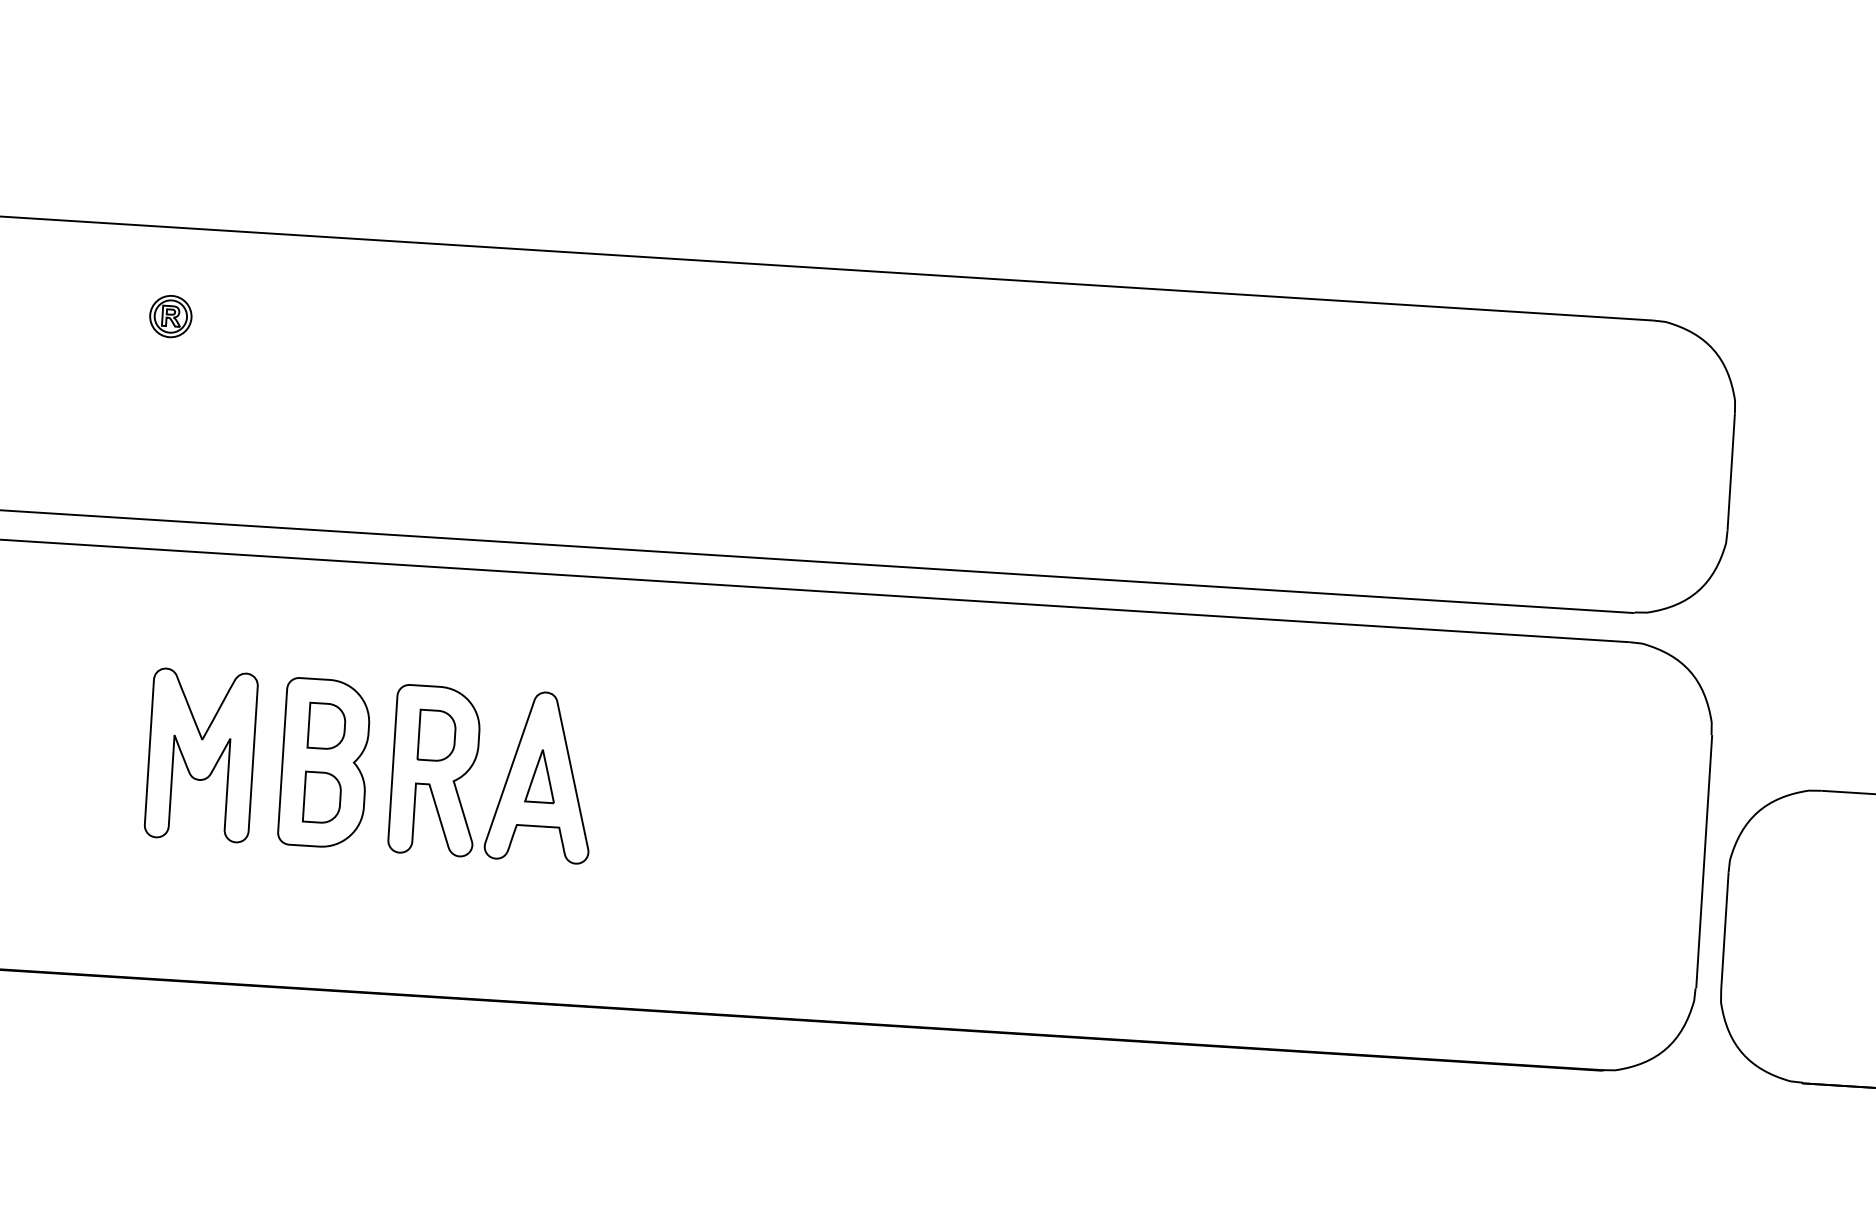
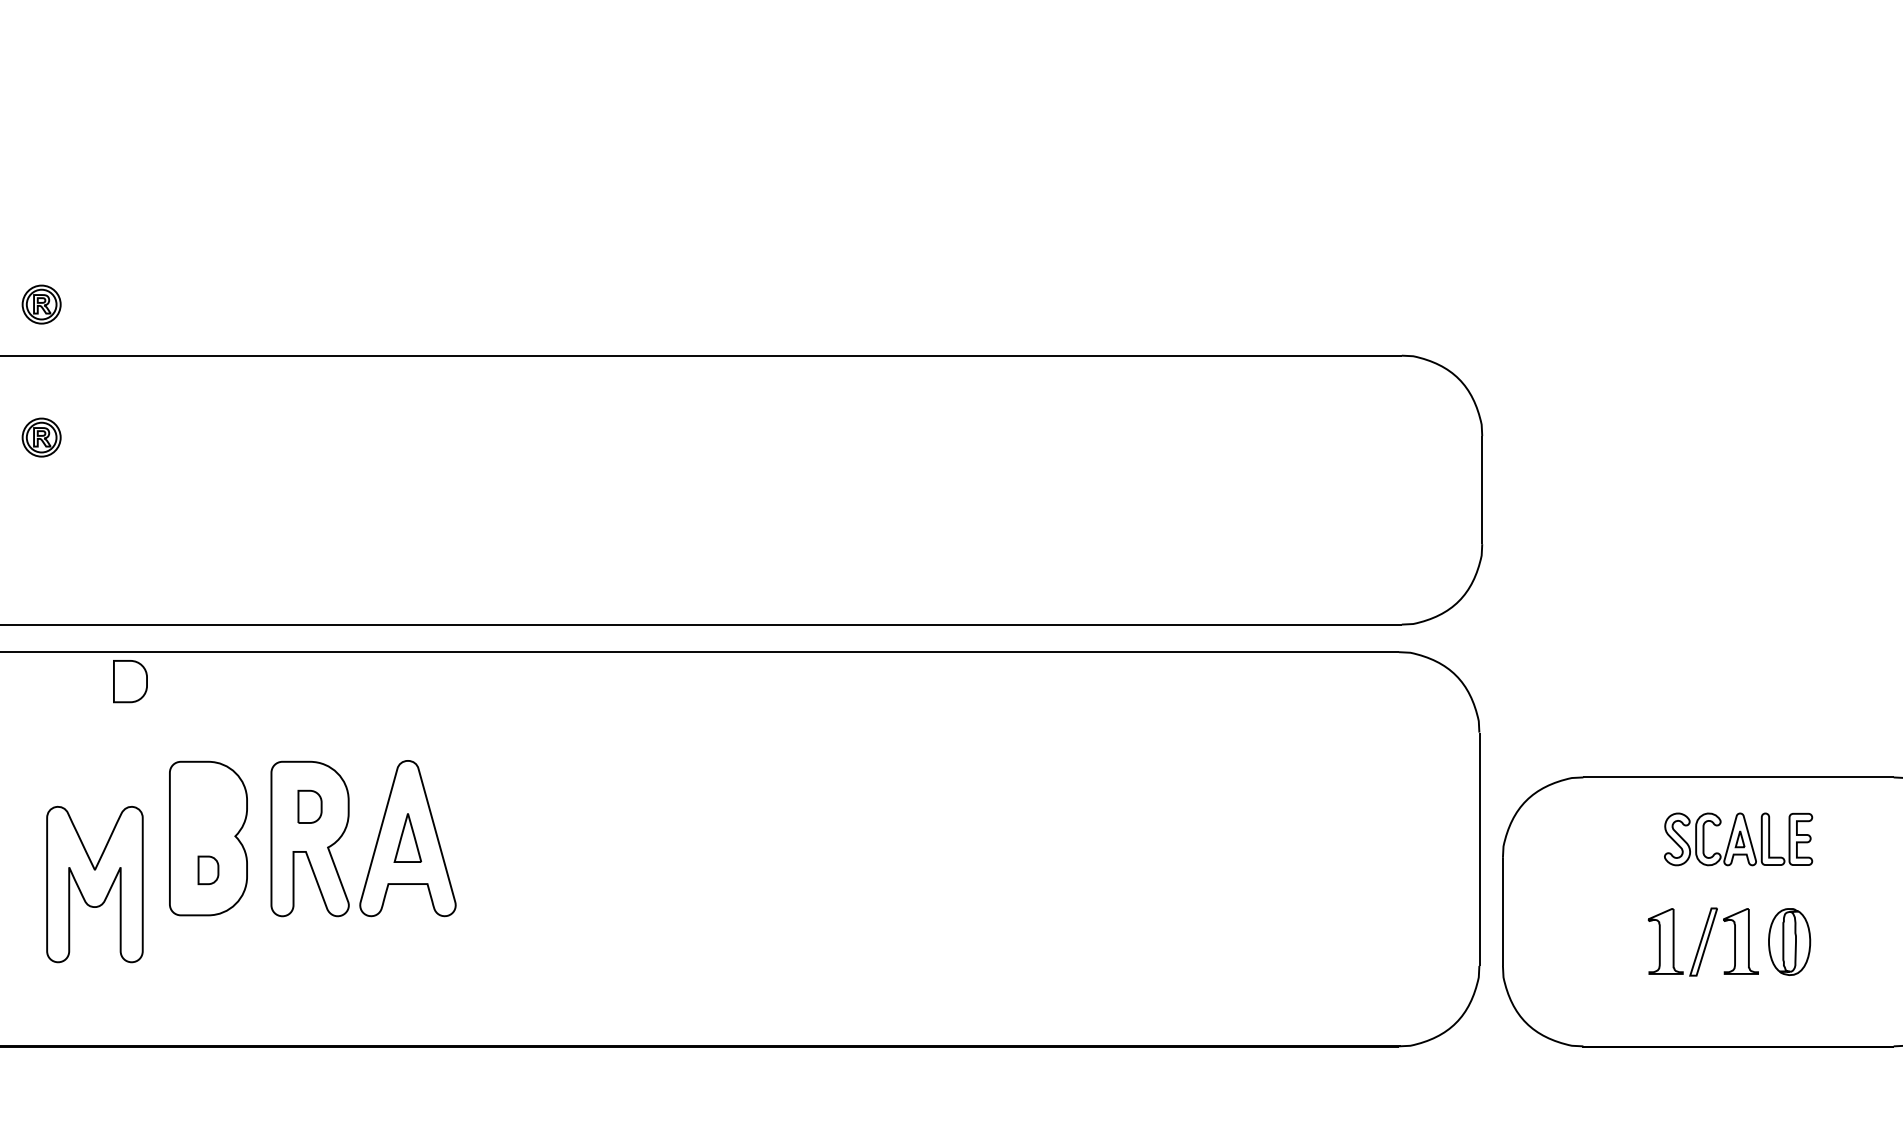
part: (179, 172) -> (41, 304), added
part: (326, 726) -> (130, 681), moved
part: (436, 735) -> (309, 806), size x0.7
part: (200, 755) -> (94, 884), moved
part: (322, 797) -> (208, 870), size x0.6

